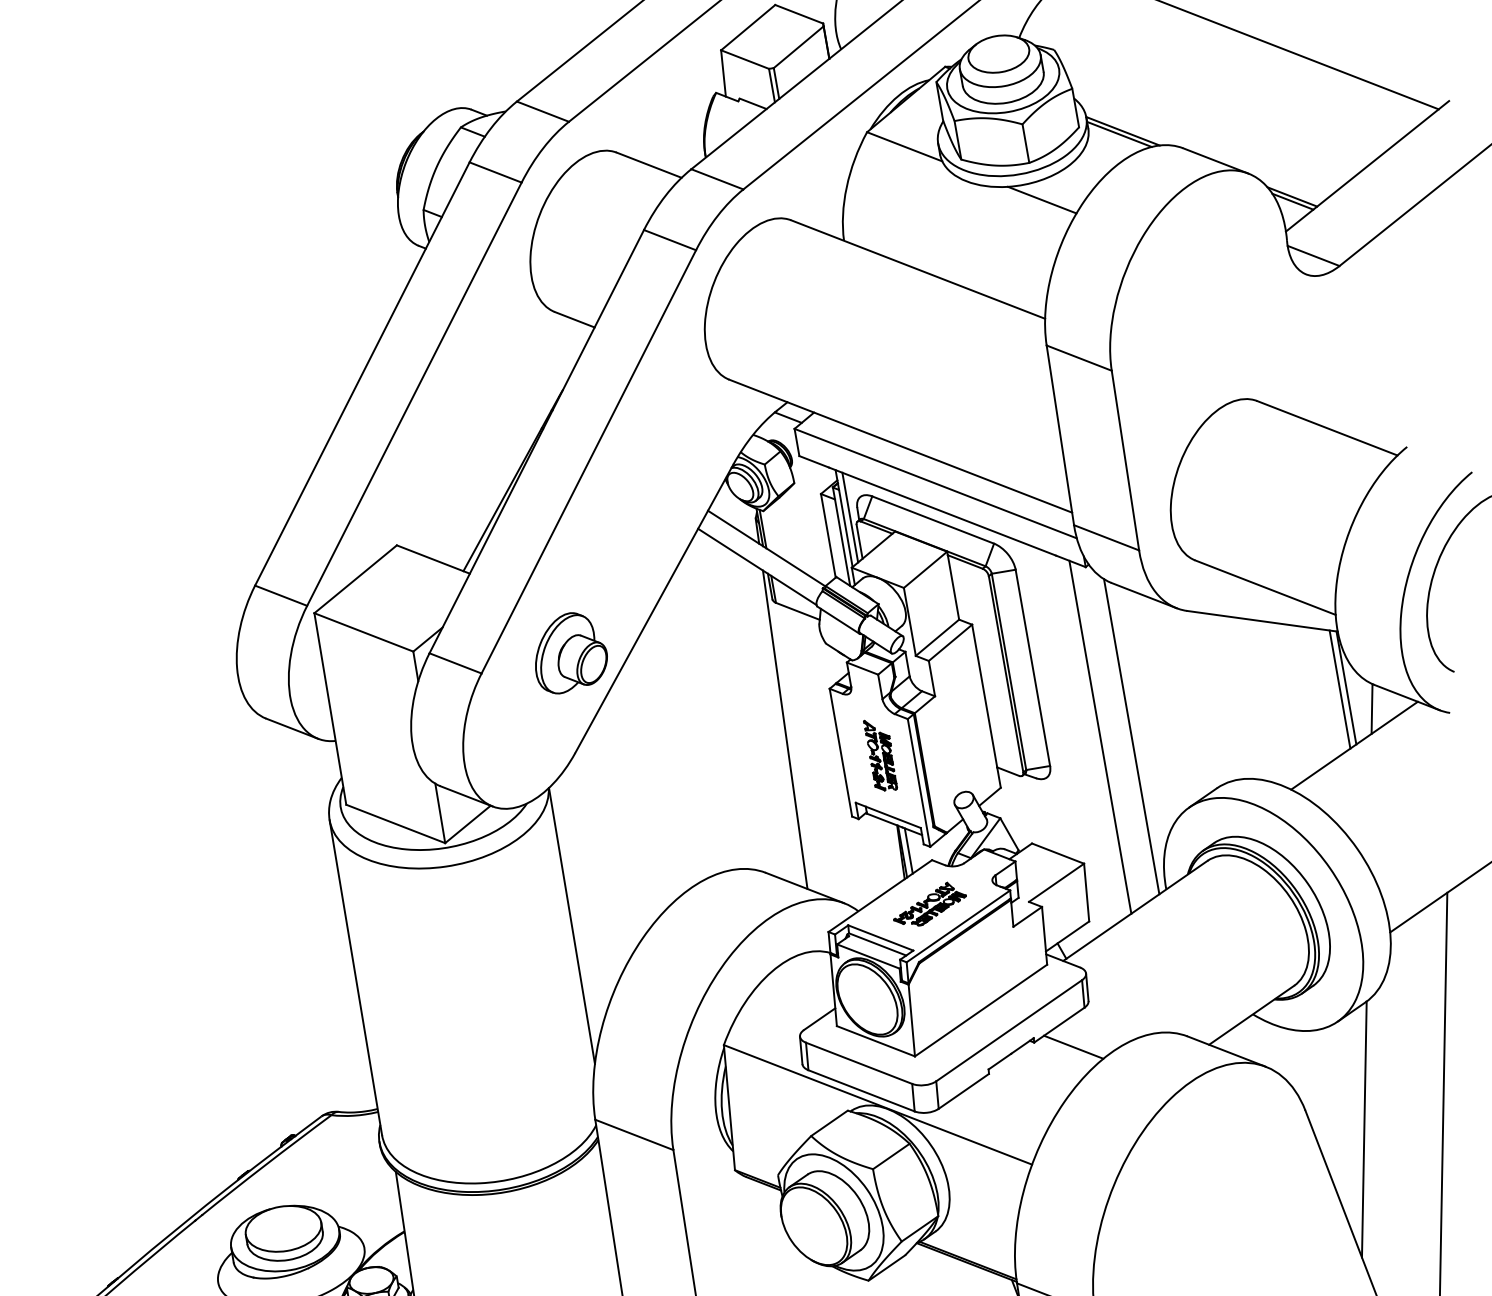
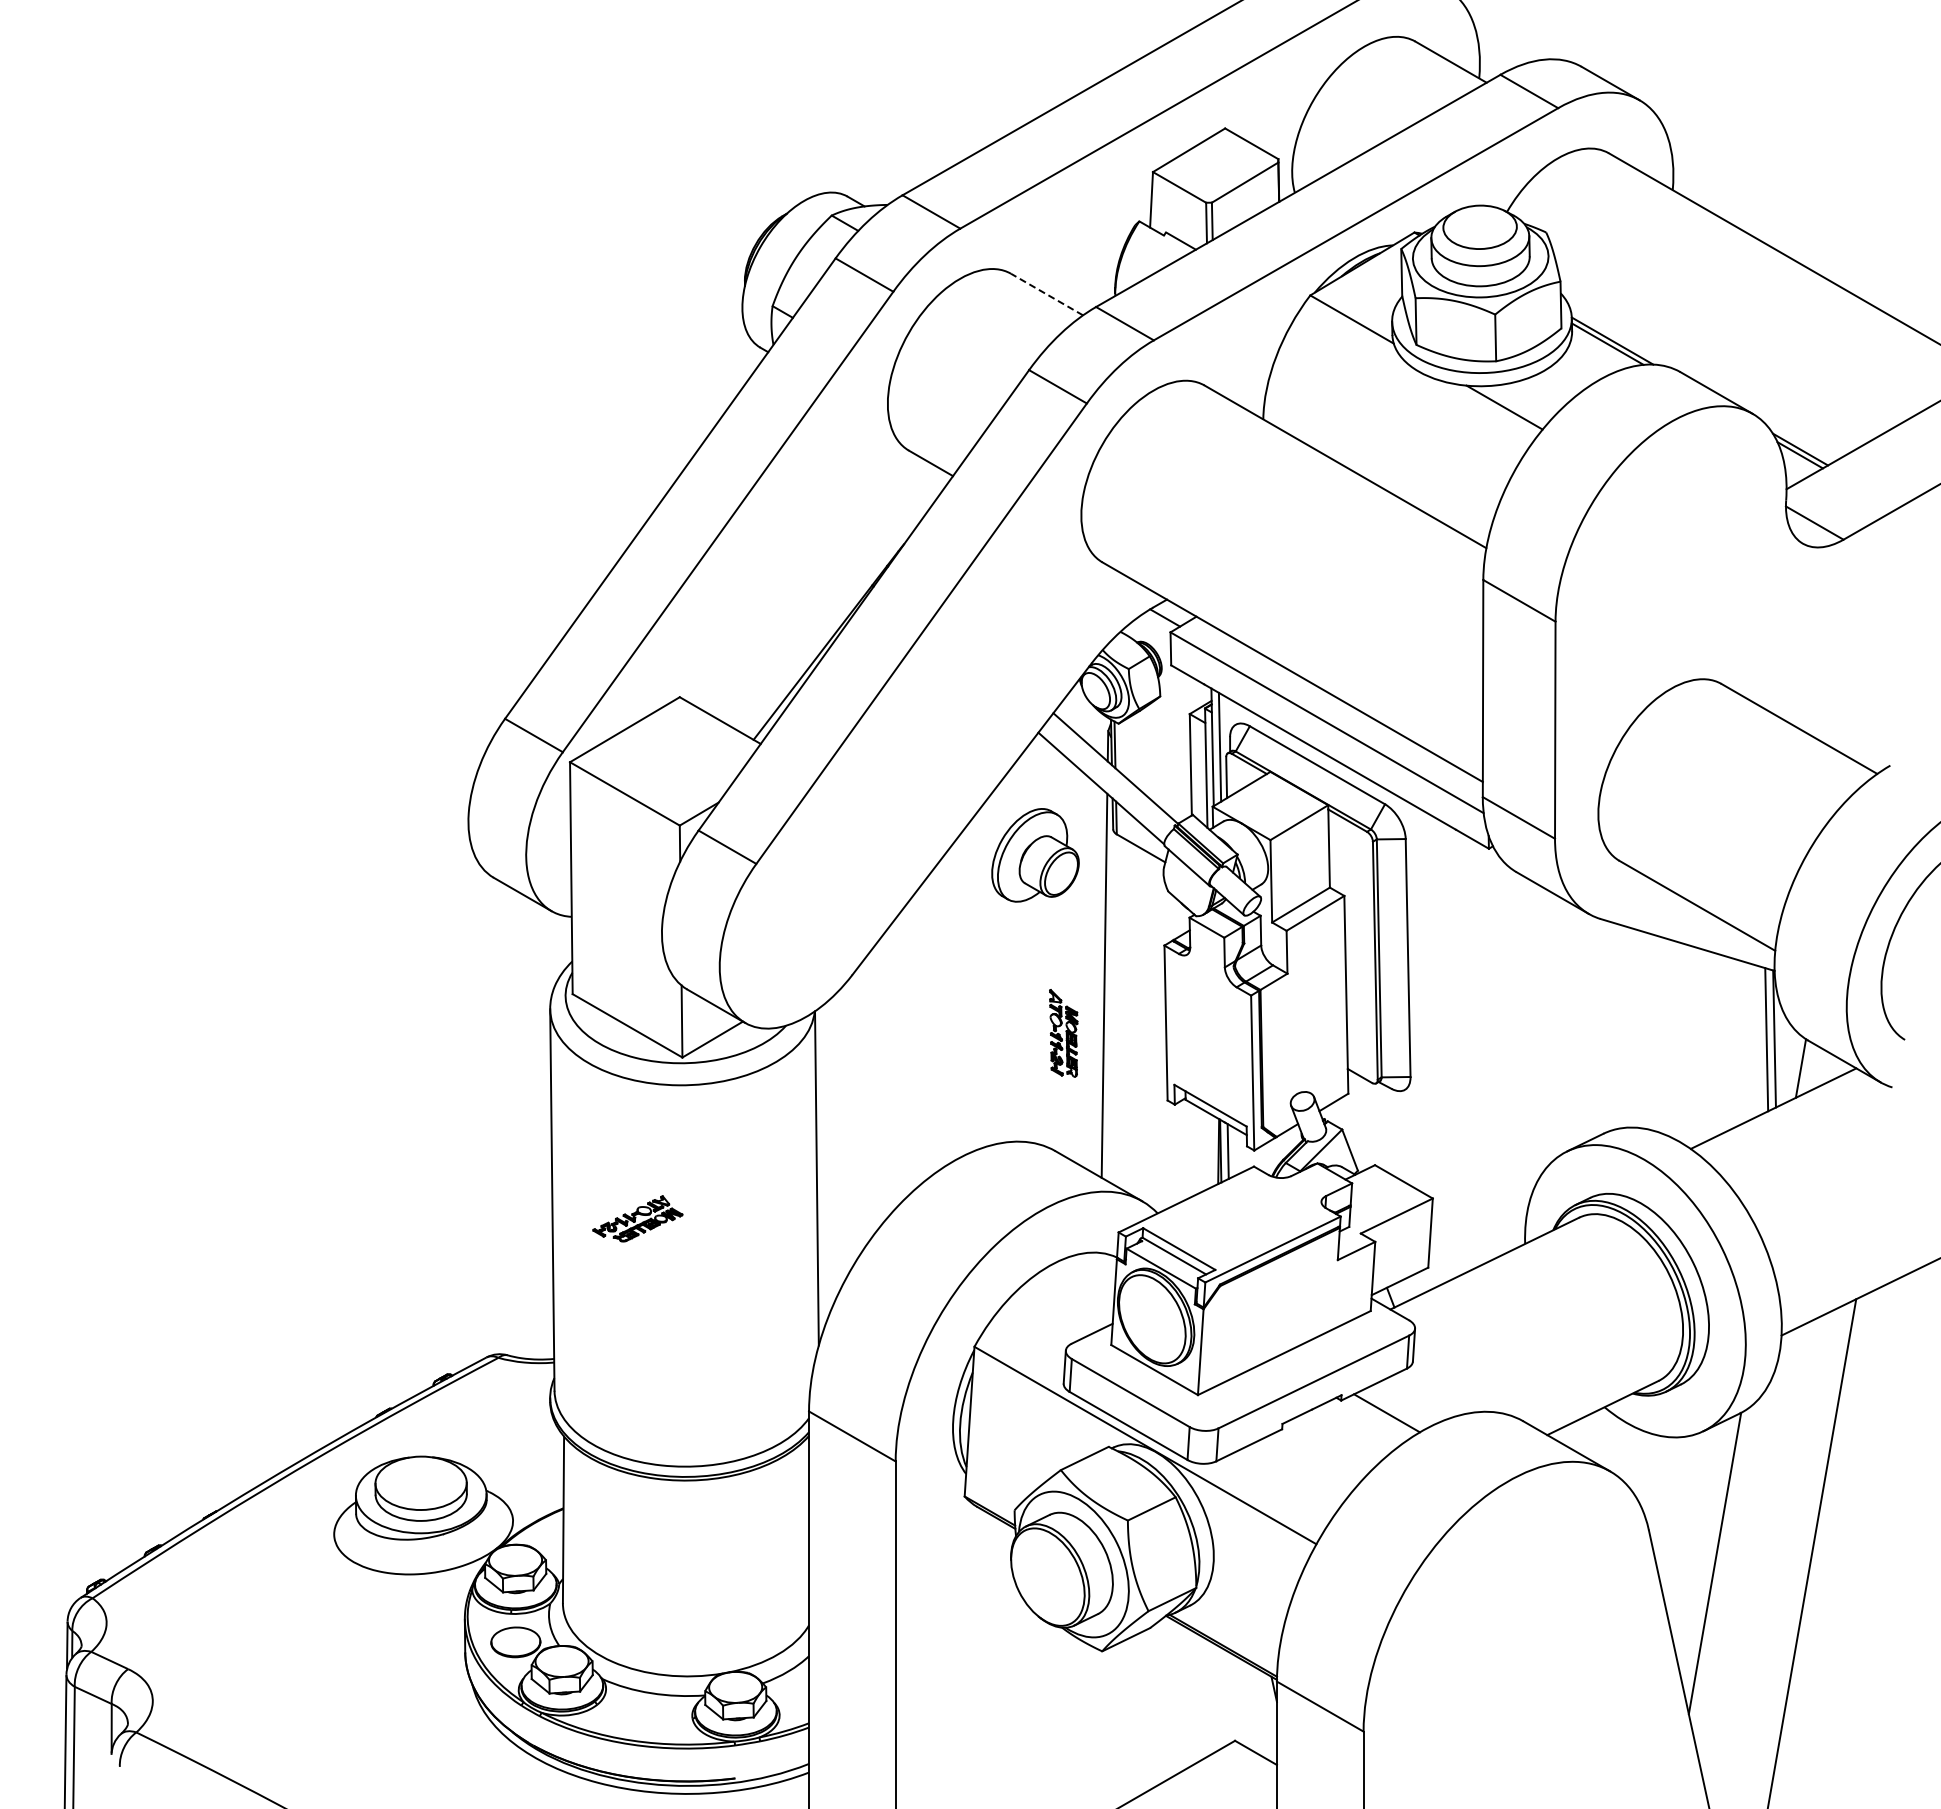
line: (649, 165) -> (1047, 294), solid -> dashed
part: (569, 652) -> (1035, 855), moved
line: (1131, 736) -> (1512, 1057), removed
line: (1099, 737) -> (1474, 1052), removed
part: (880, 755) -> (1063, 1033), moved
part: (929, 904) -> (637, 1218), moved

